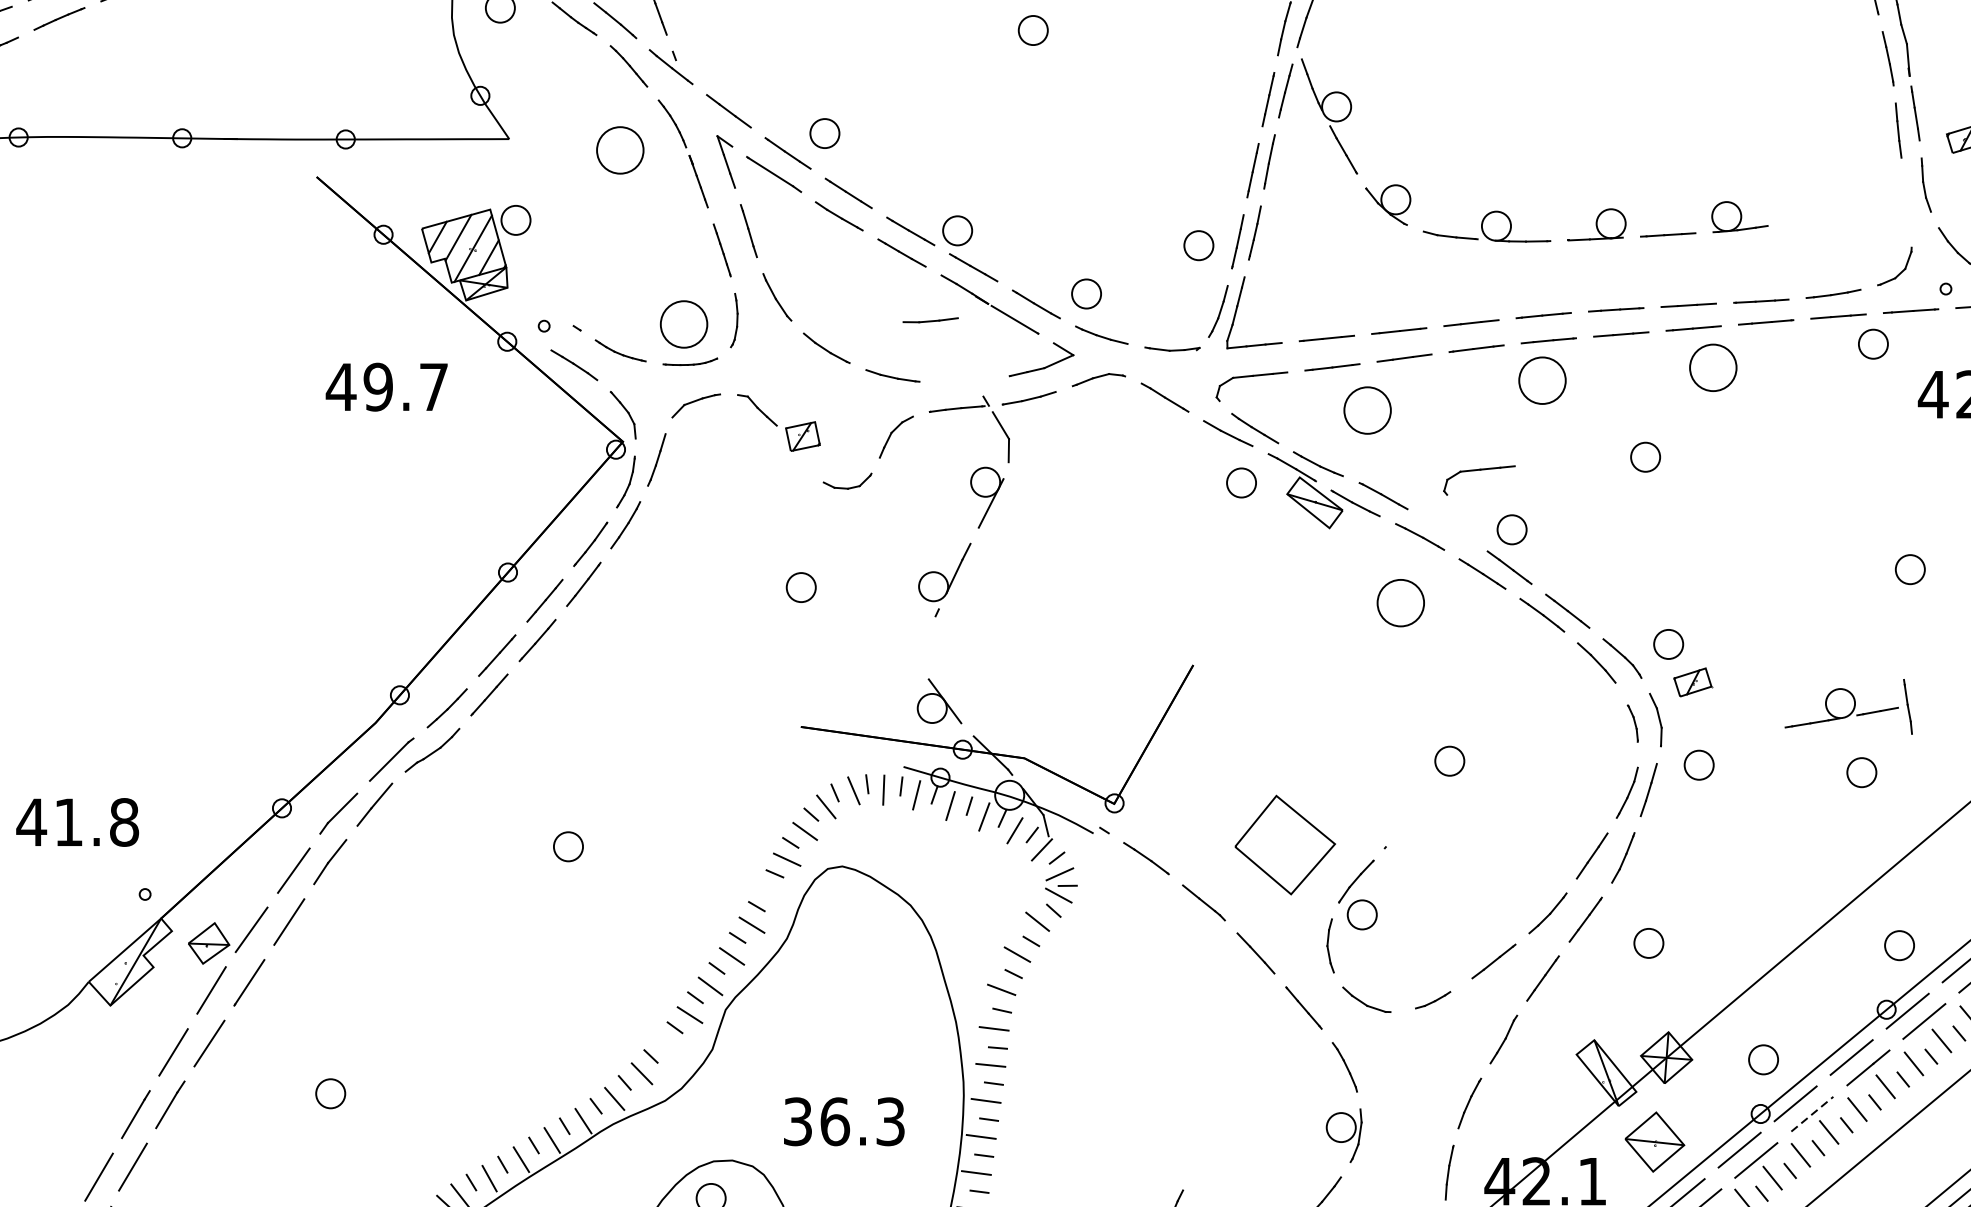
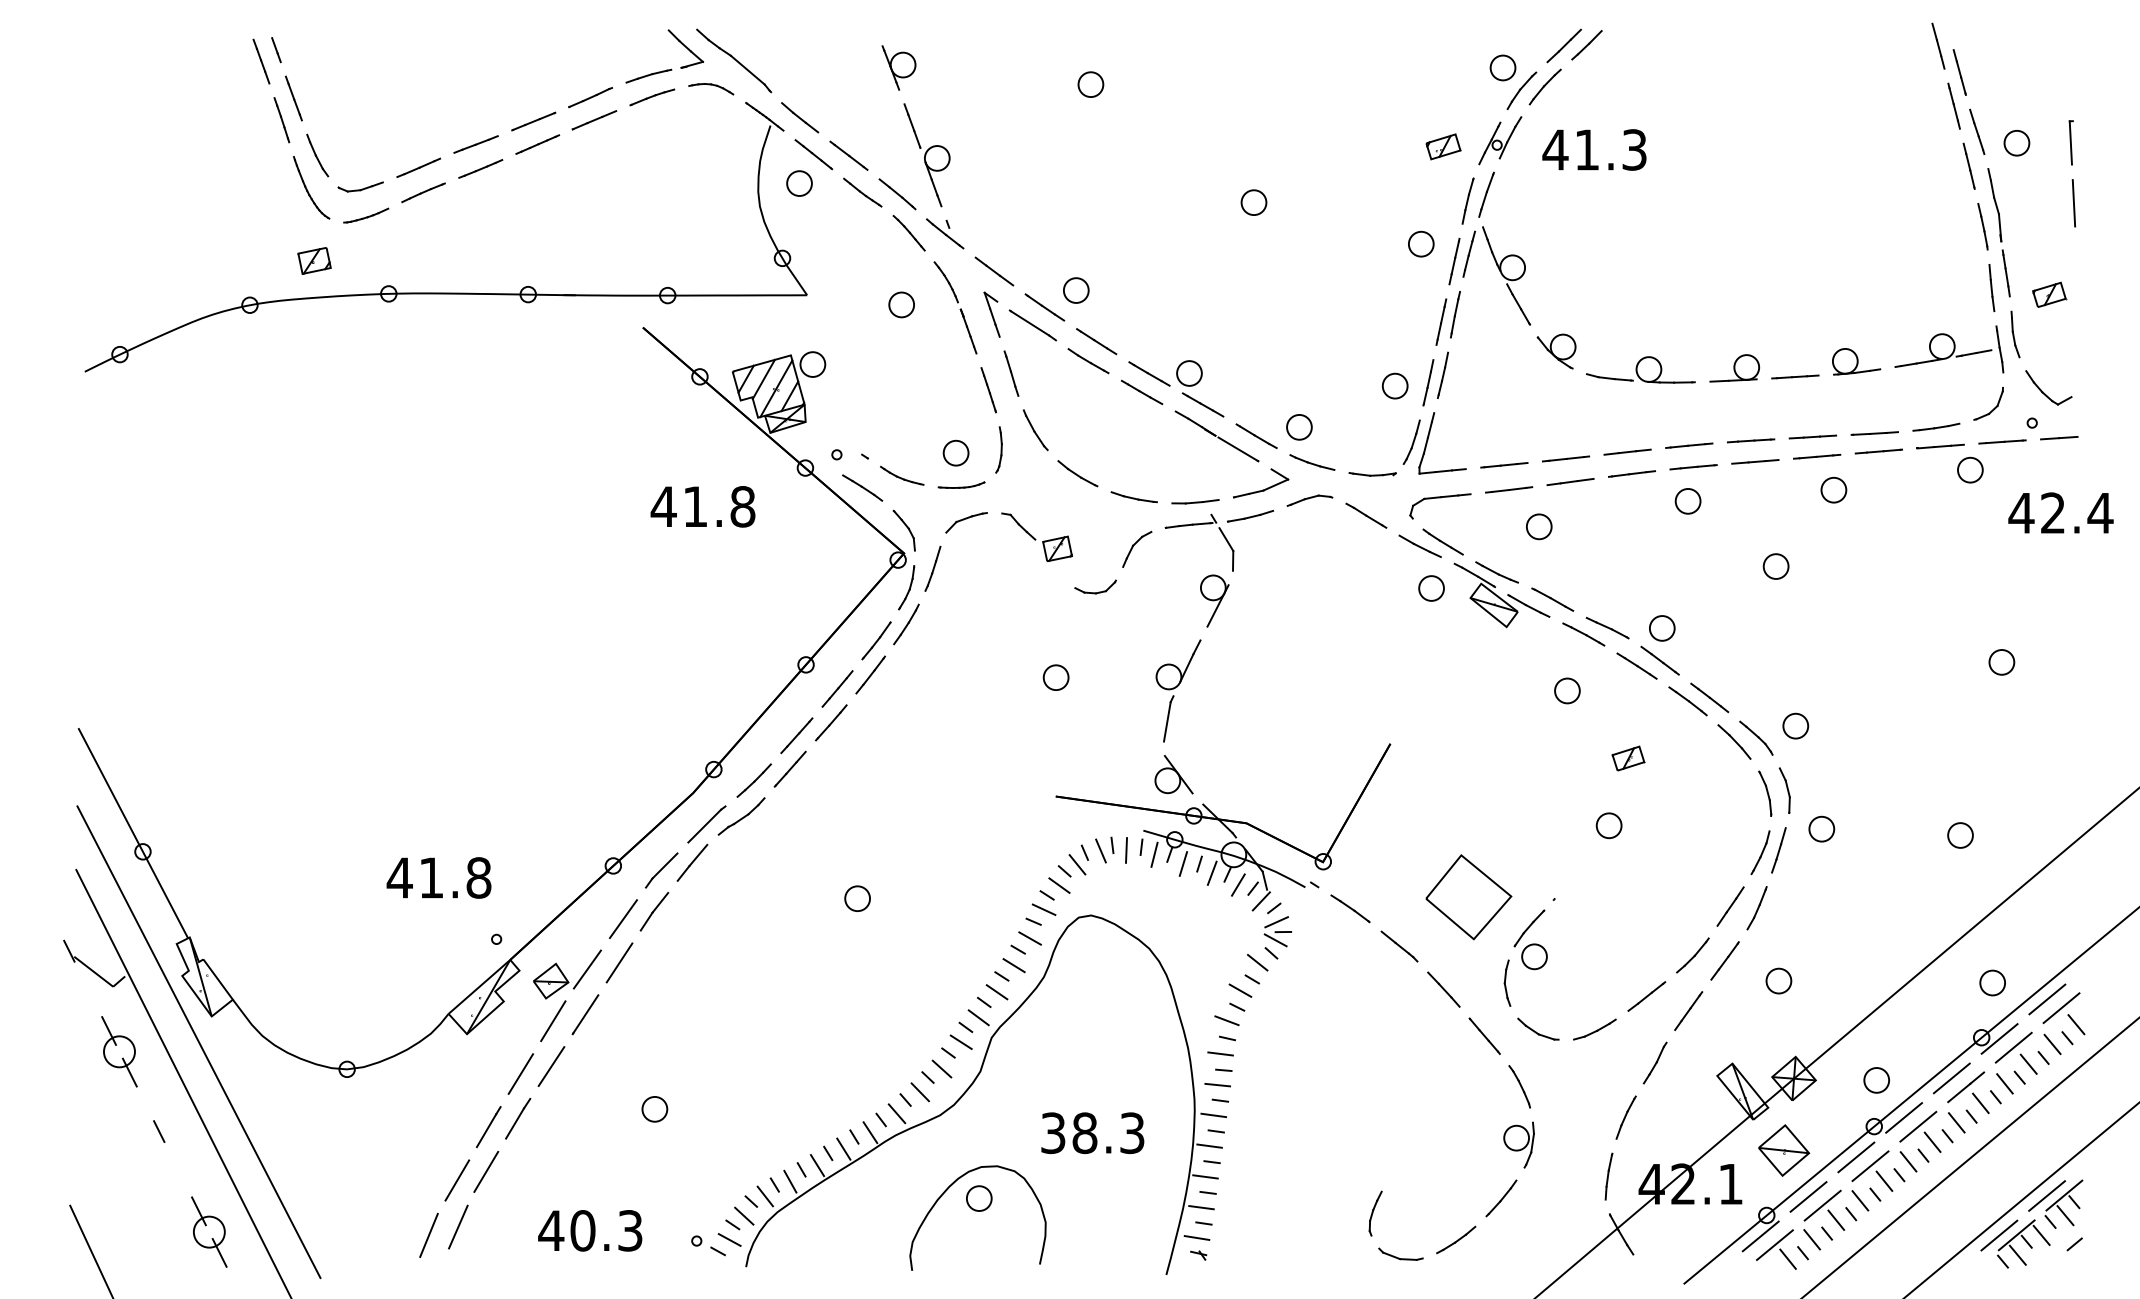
part: (1229, 78) -> (1421, 243), added
part: (619, 149) -> (901, 304), size x0.62
line: (930, 319) -> (1195, 501), moved
part: (683, 323) -> (955, 452), size x0.62
part: (1712, 366) -> (1833, 489), size x0.62
part: (1541, 380) -> (1687, 501), size x0.62
text: (406, 386) -> (719, 506), 49.7 -> 41.8
part: (1368, 410) -> (1539, 526), size x0.62
part: (1479, 471) -> (1634, 578), removed
line: (1447, 528) -> (1607, 627), added
part: (1400, 602) -> (1567, 690), size x0.62
line: (931, 638) -> (1167, 721), added
part: (1692, 682) -> (1628, 758), moved
part: (1848, 706) -> (1949, 349), moved
part: (1633, 723) -> (1765, 793), size x1.43
line: (770, 893) -> (1029, 938), added
part: (1432, 1000) -> (1594, 1029), size x1.43
line: (666, 1045) -> (941, 1068), added
line: (1812, 1113) -> (1918, 1126), dashed -> solid
text: (834, 1120) -> (1084, 1132), 36.3 -> 38.3

